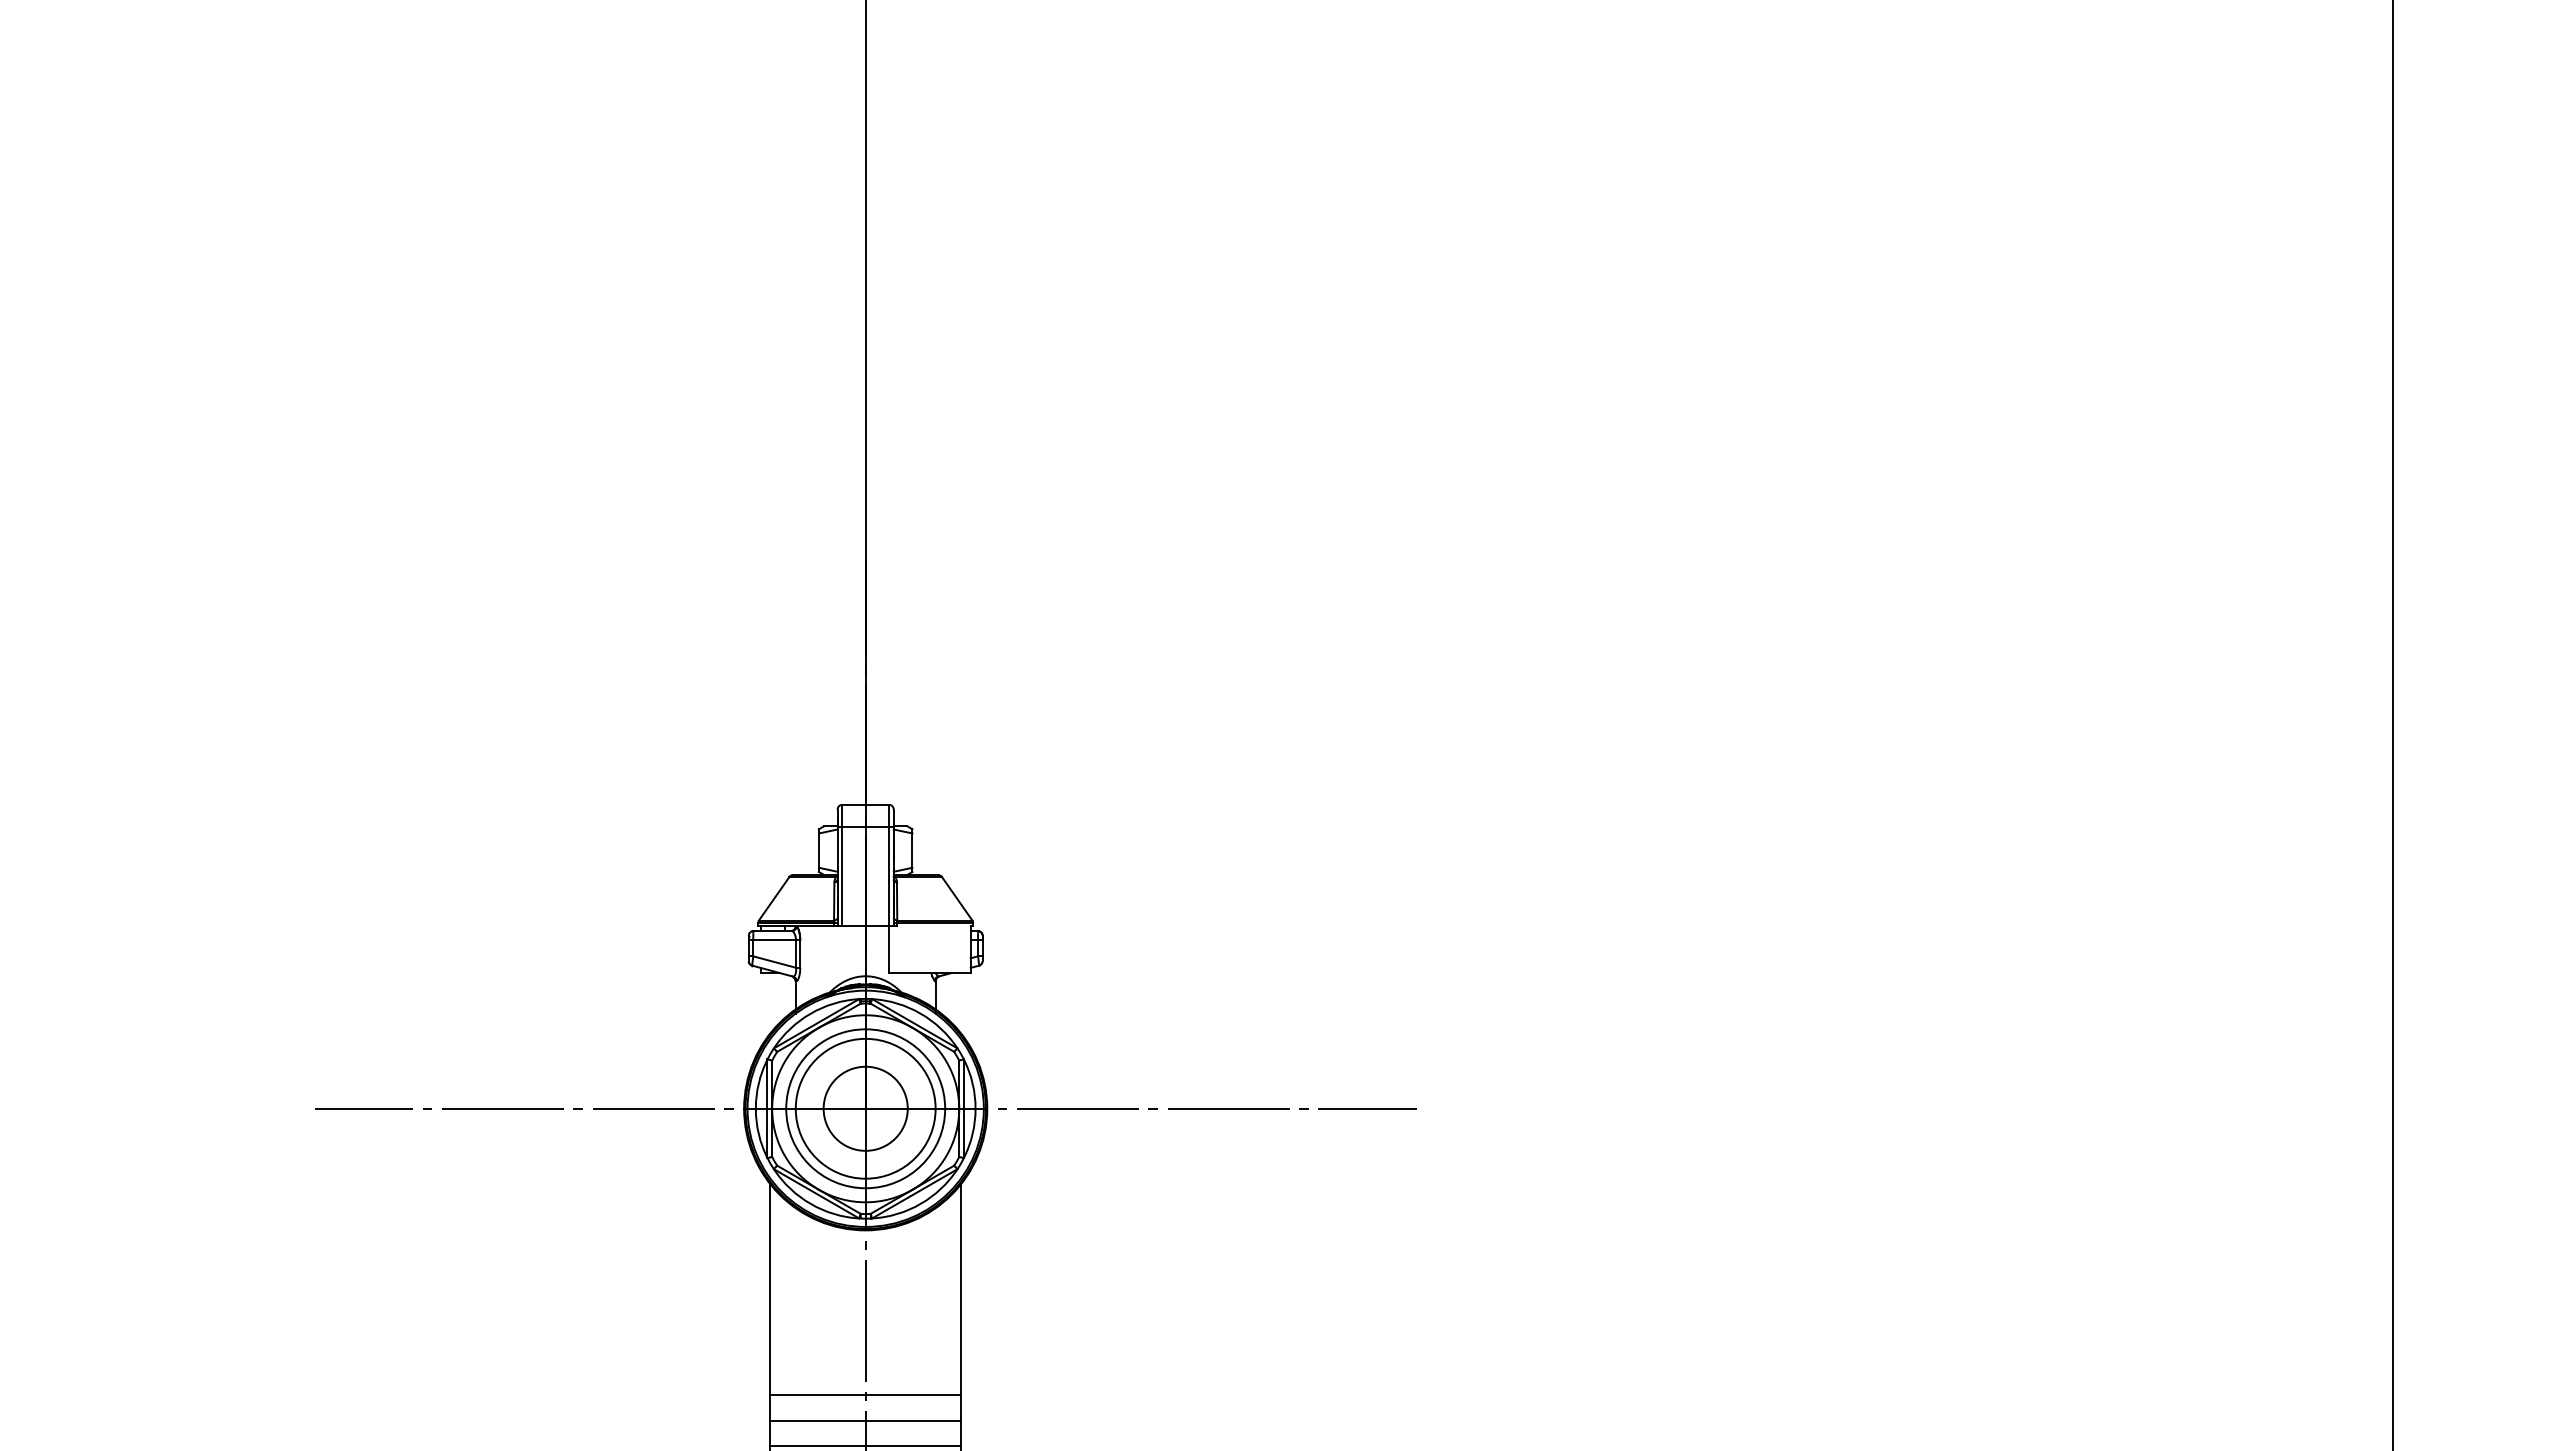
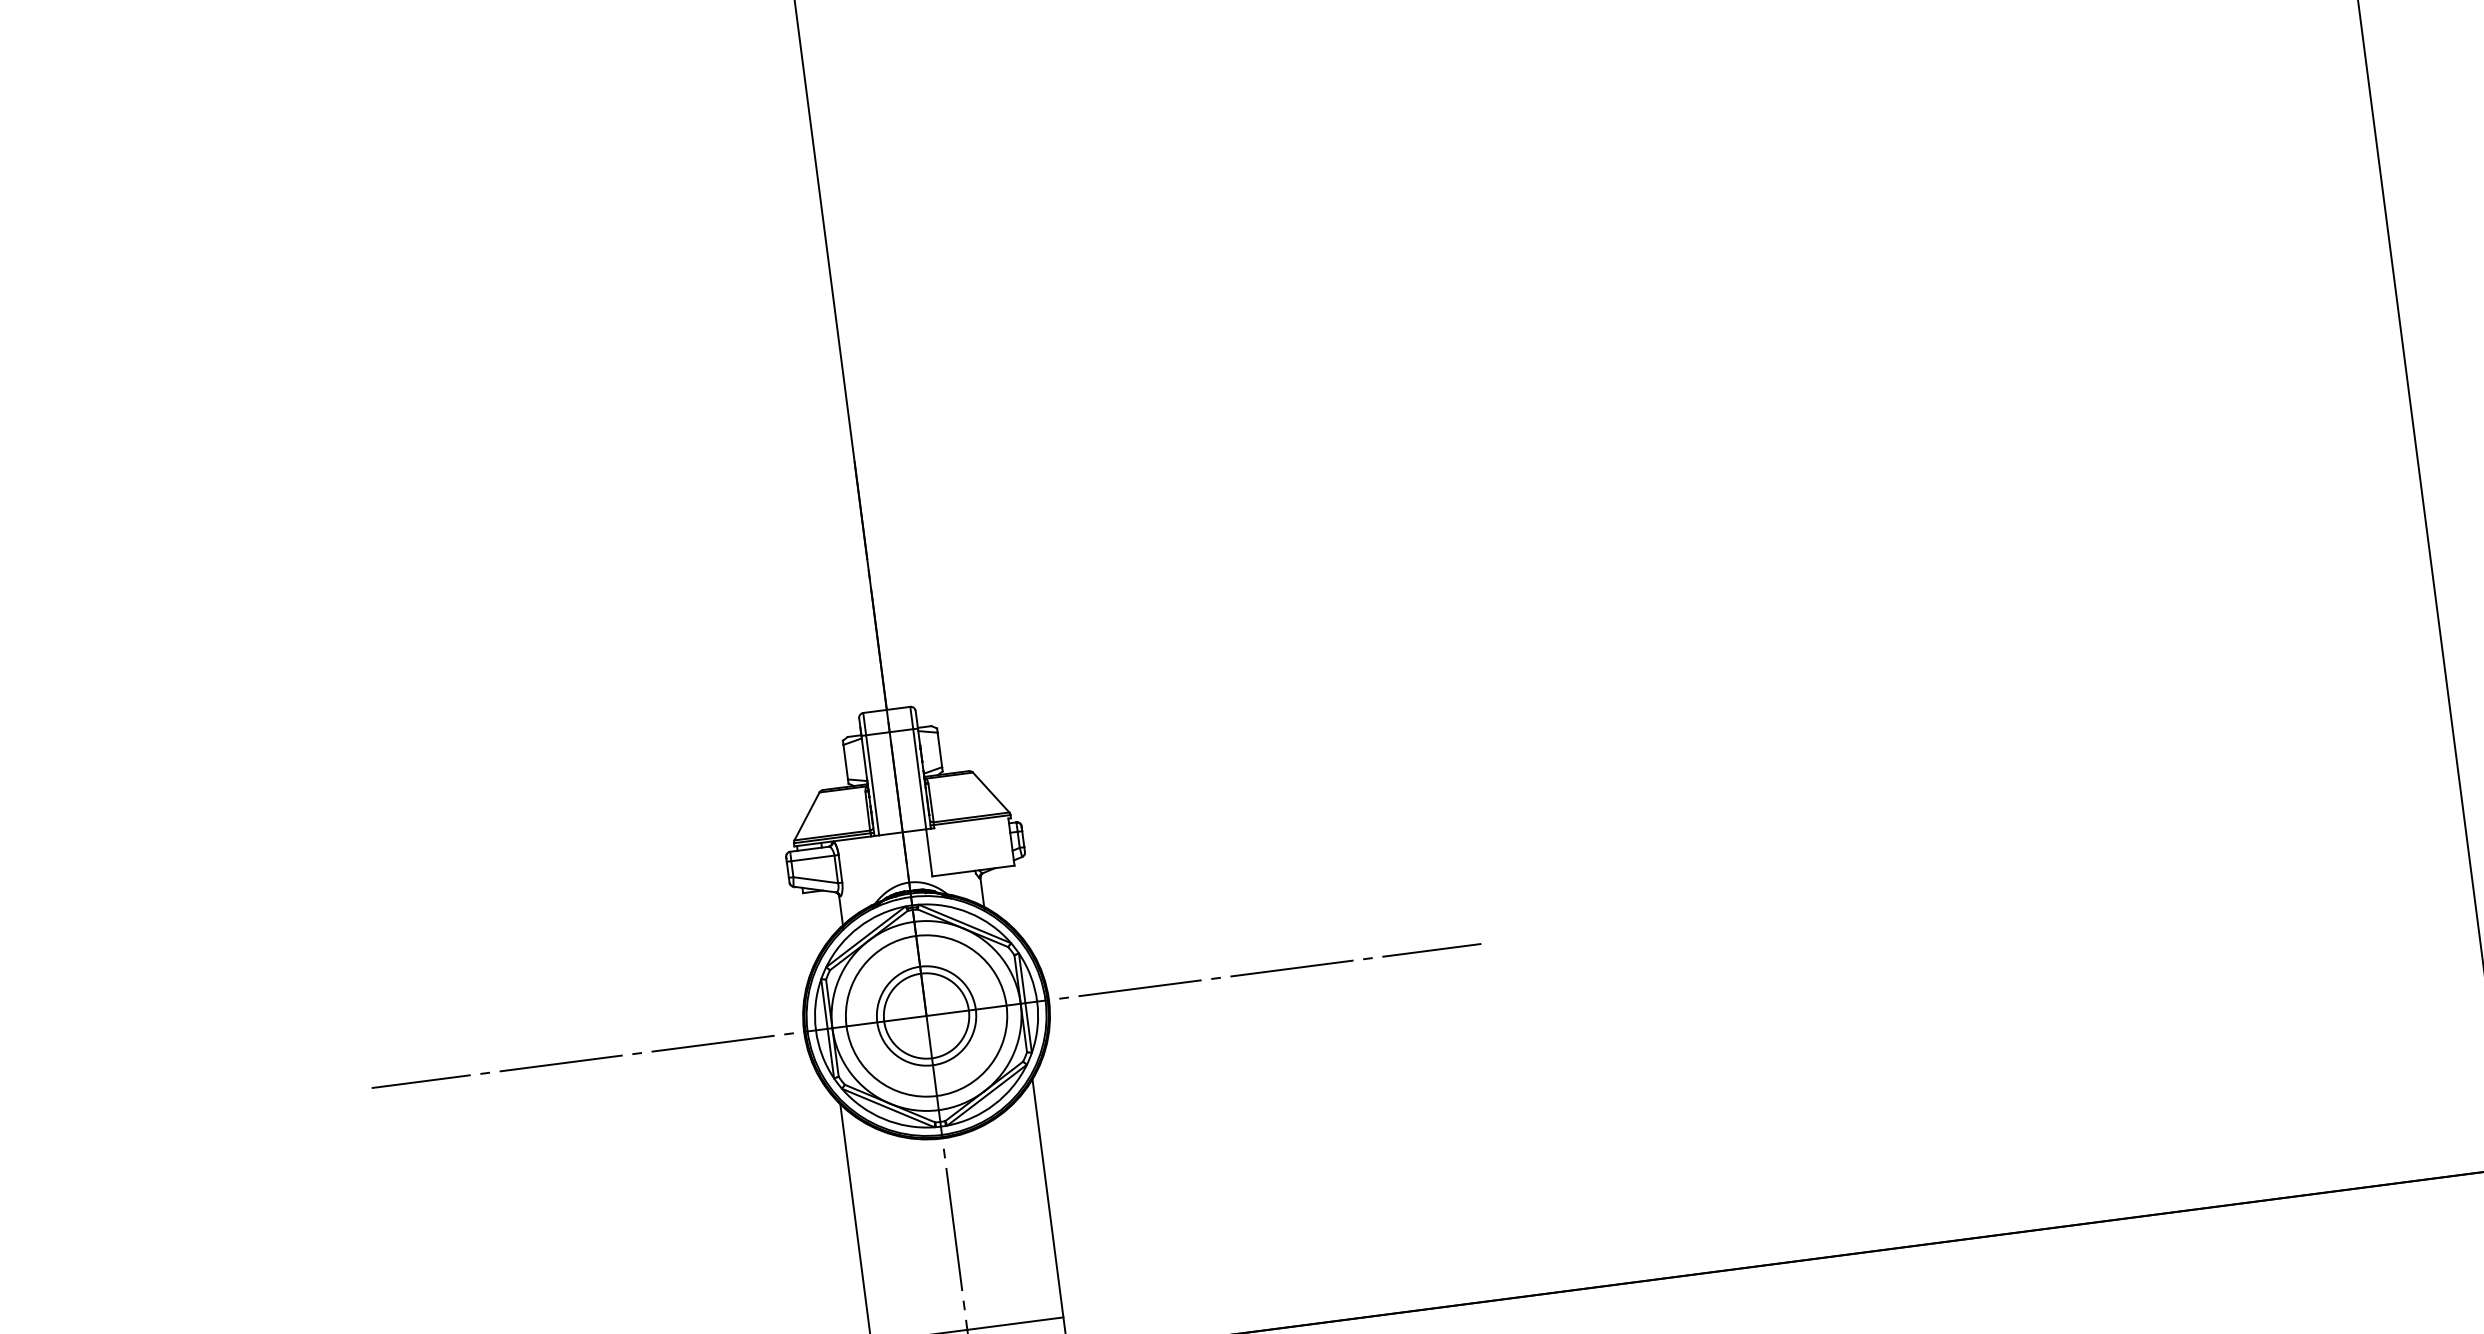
circle: (865, 1108) -> (926, 1015), size x0.7
line: (865, 1395) -> (963, 1304), removed

